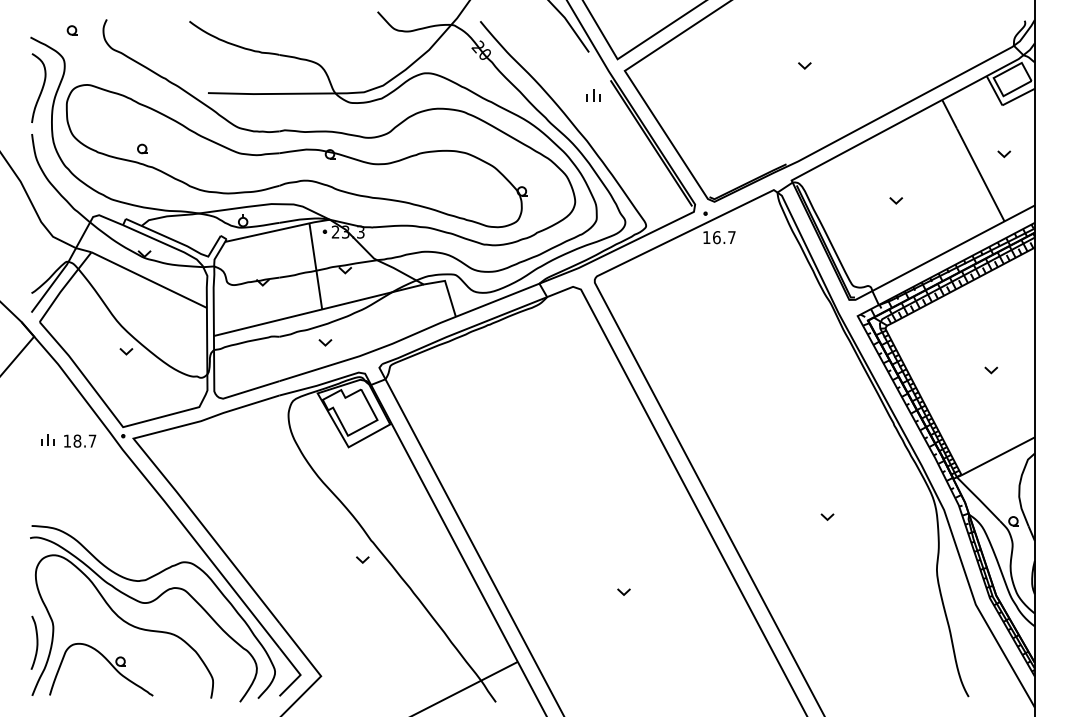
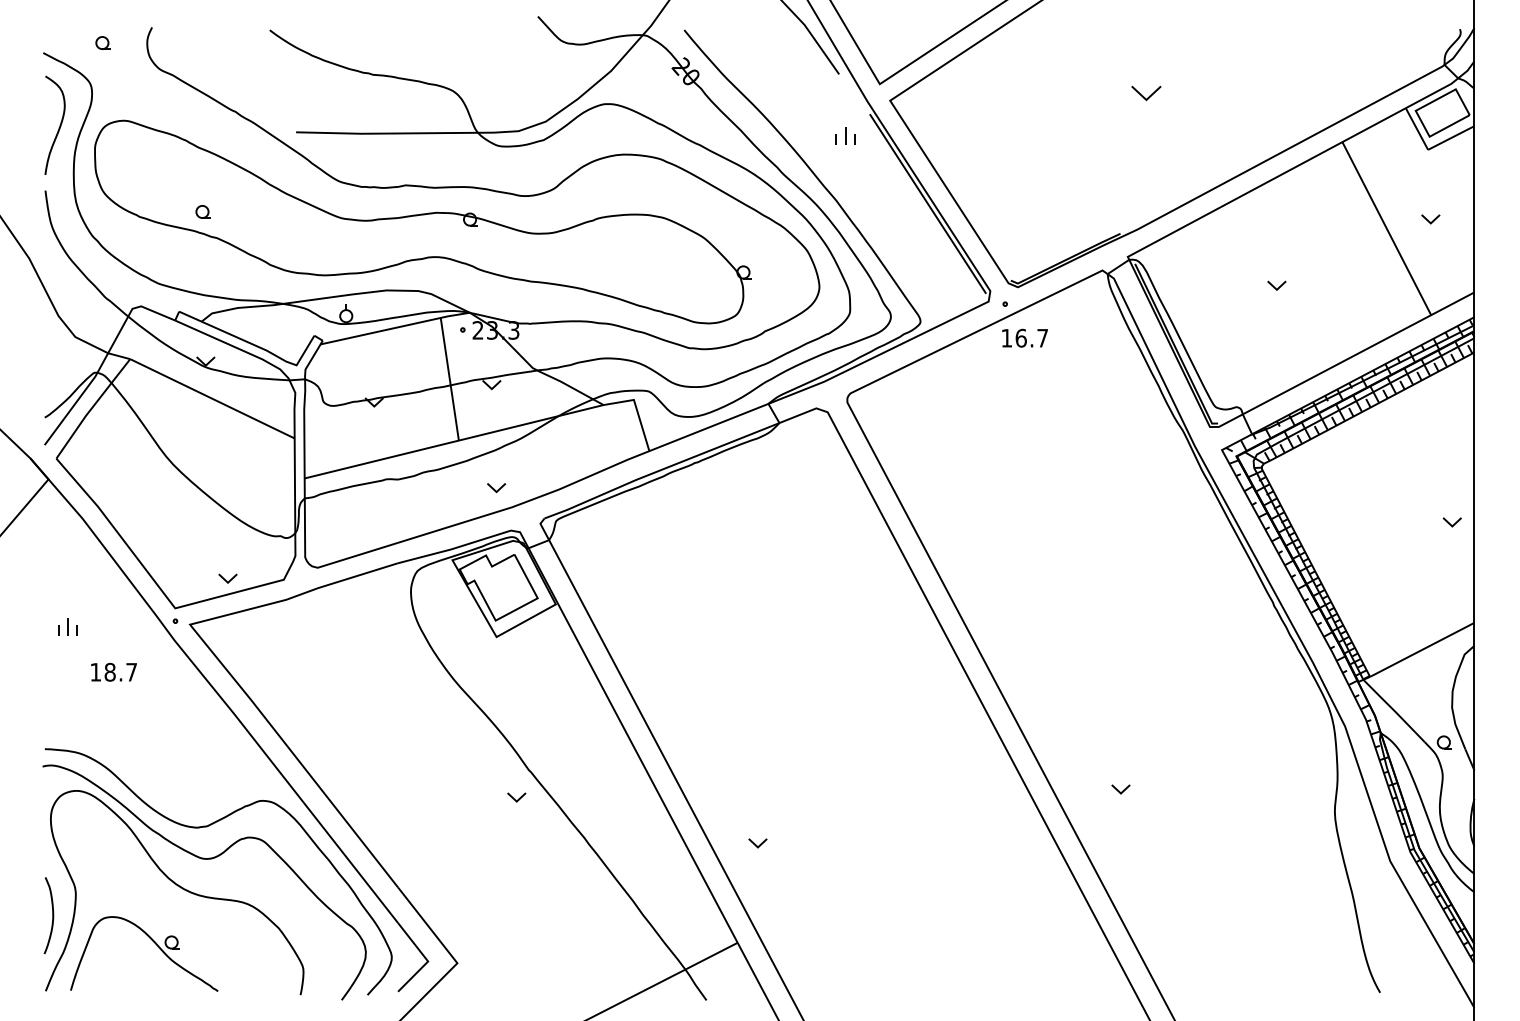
part: (804, 65) -> (1146, 93), size x1.6
part: (325, 343) -> (496, 488), moved
part: (126, 351) -> (227, 578), moved
part: (990, 370) -> (1451, 522), moved
text: (79, 440) -> (113, 671), moved
part: (827, 517) -> (1120, 789), moved
part: (623, 592) -> (757, 843), moved

